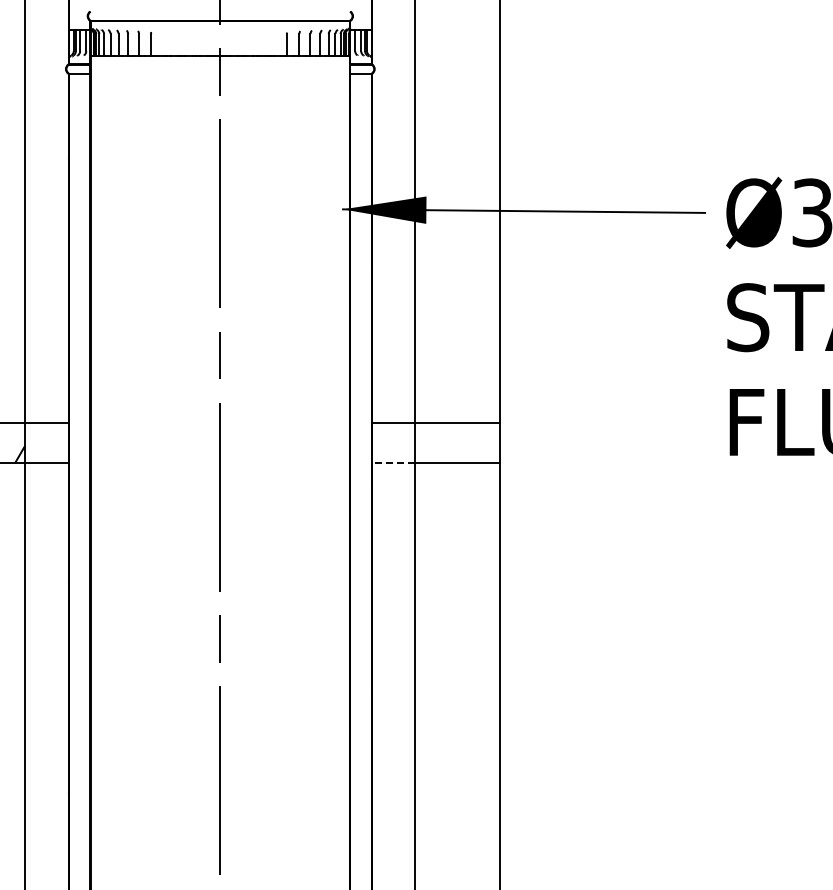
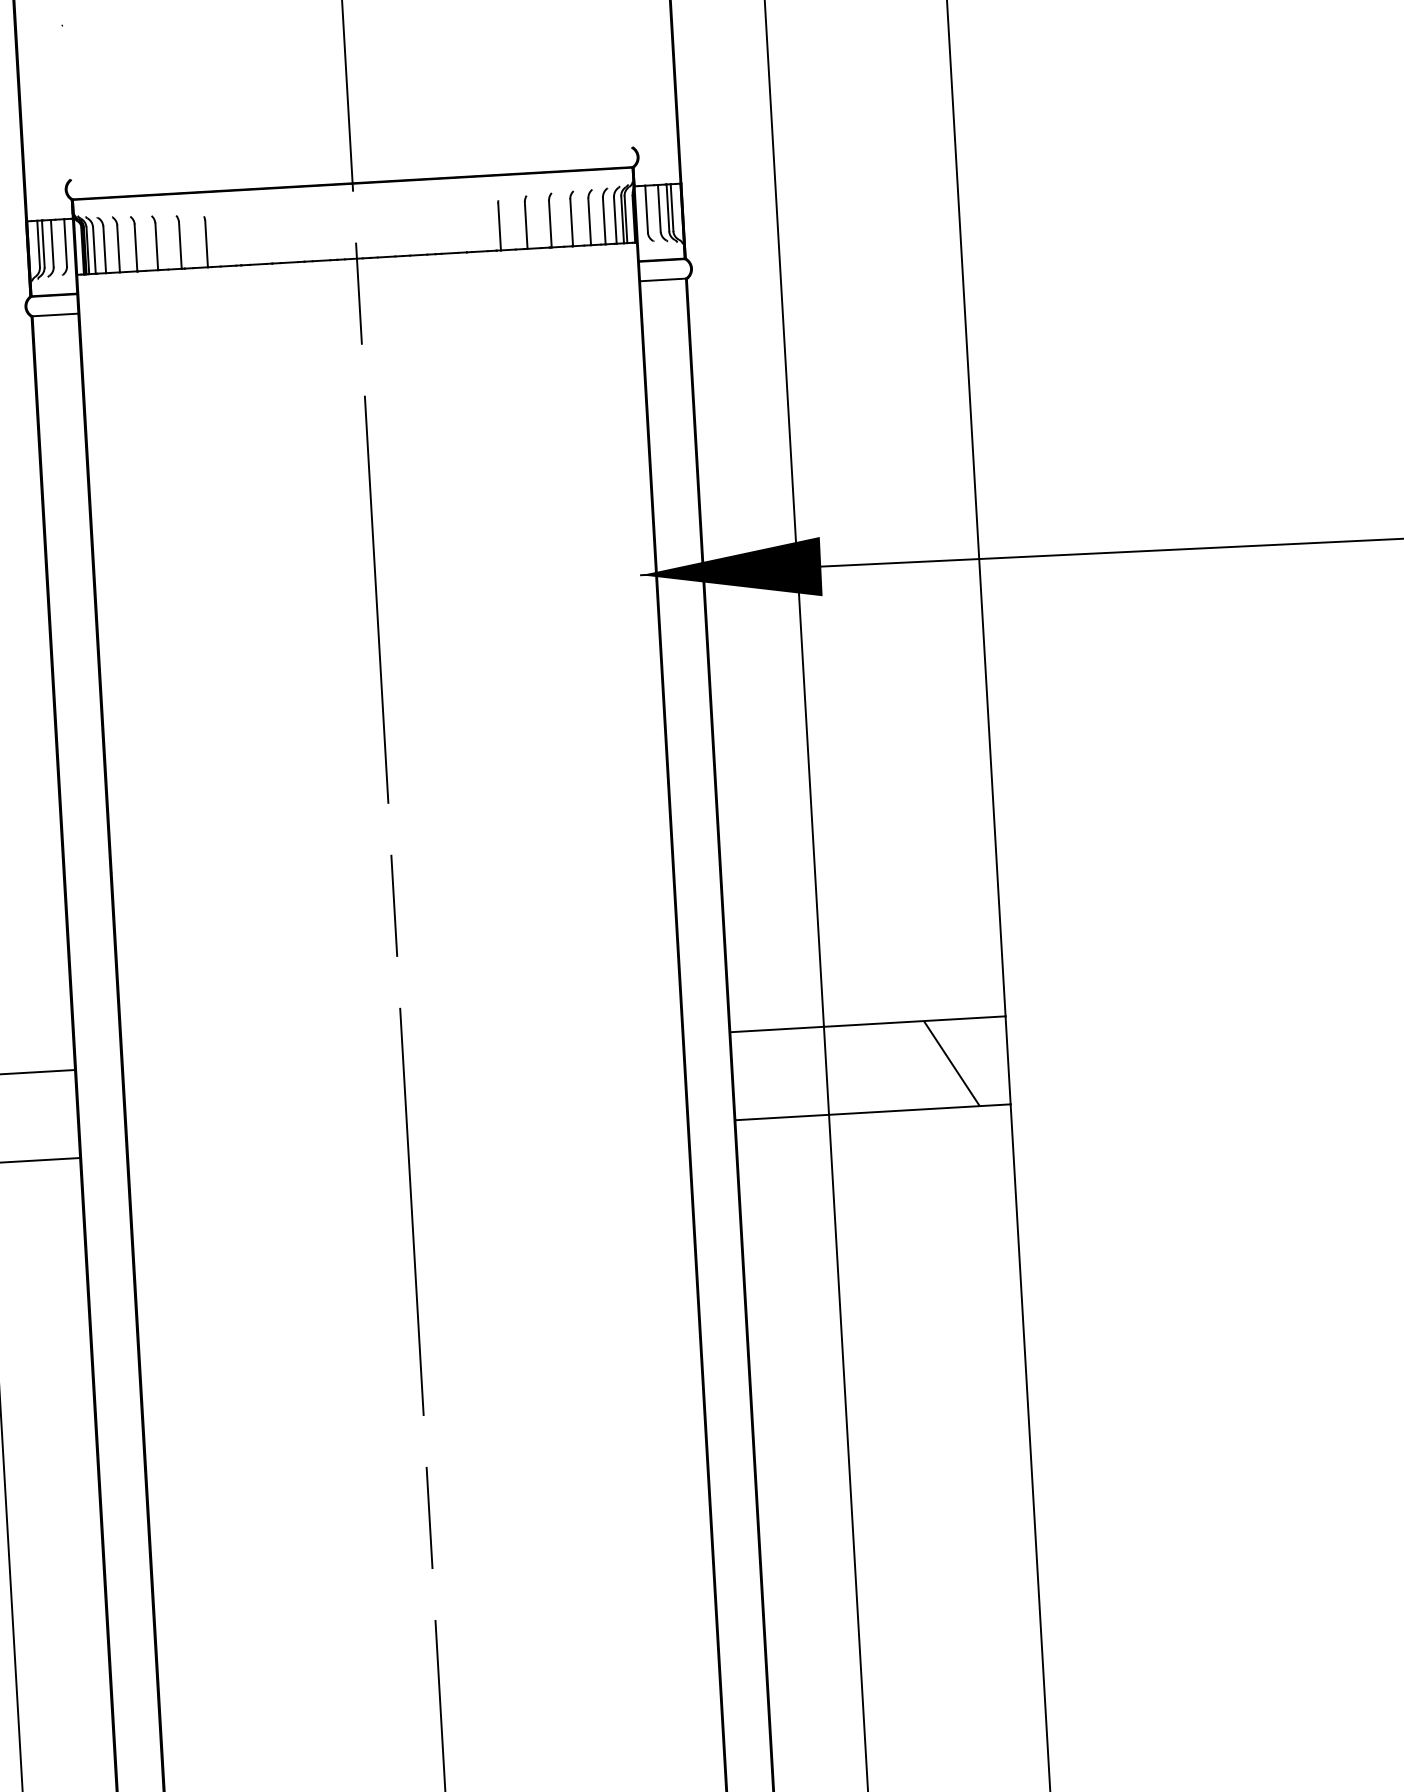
hatch: (473, 442) -> (951, 1062), added
line: (393, 463) -> (781, 1117), dashed -> solid

